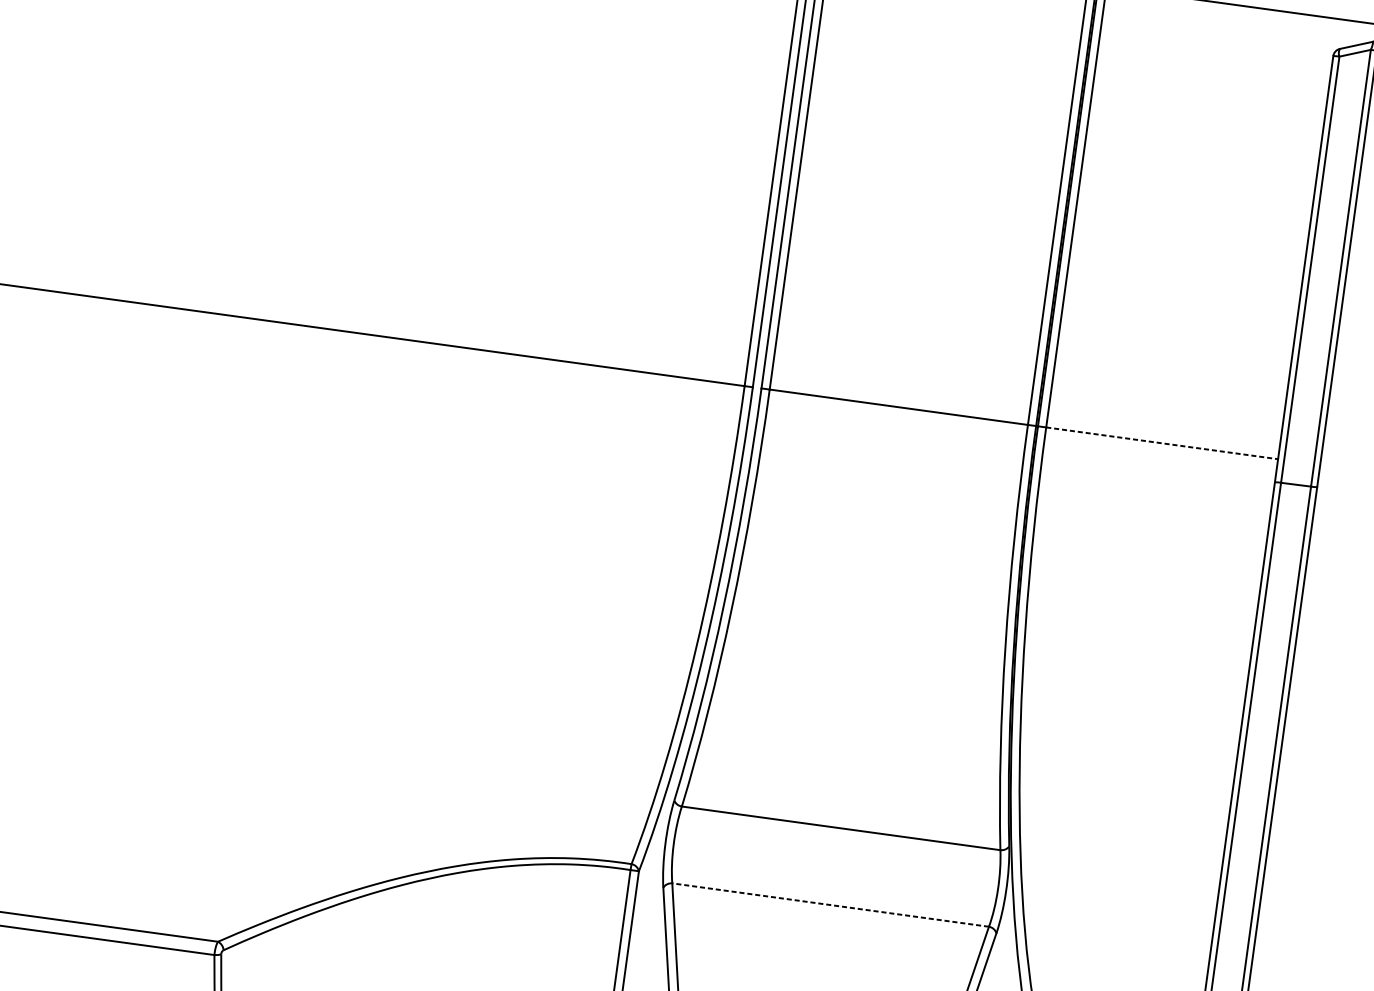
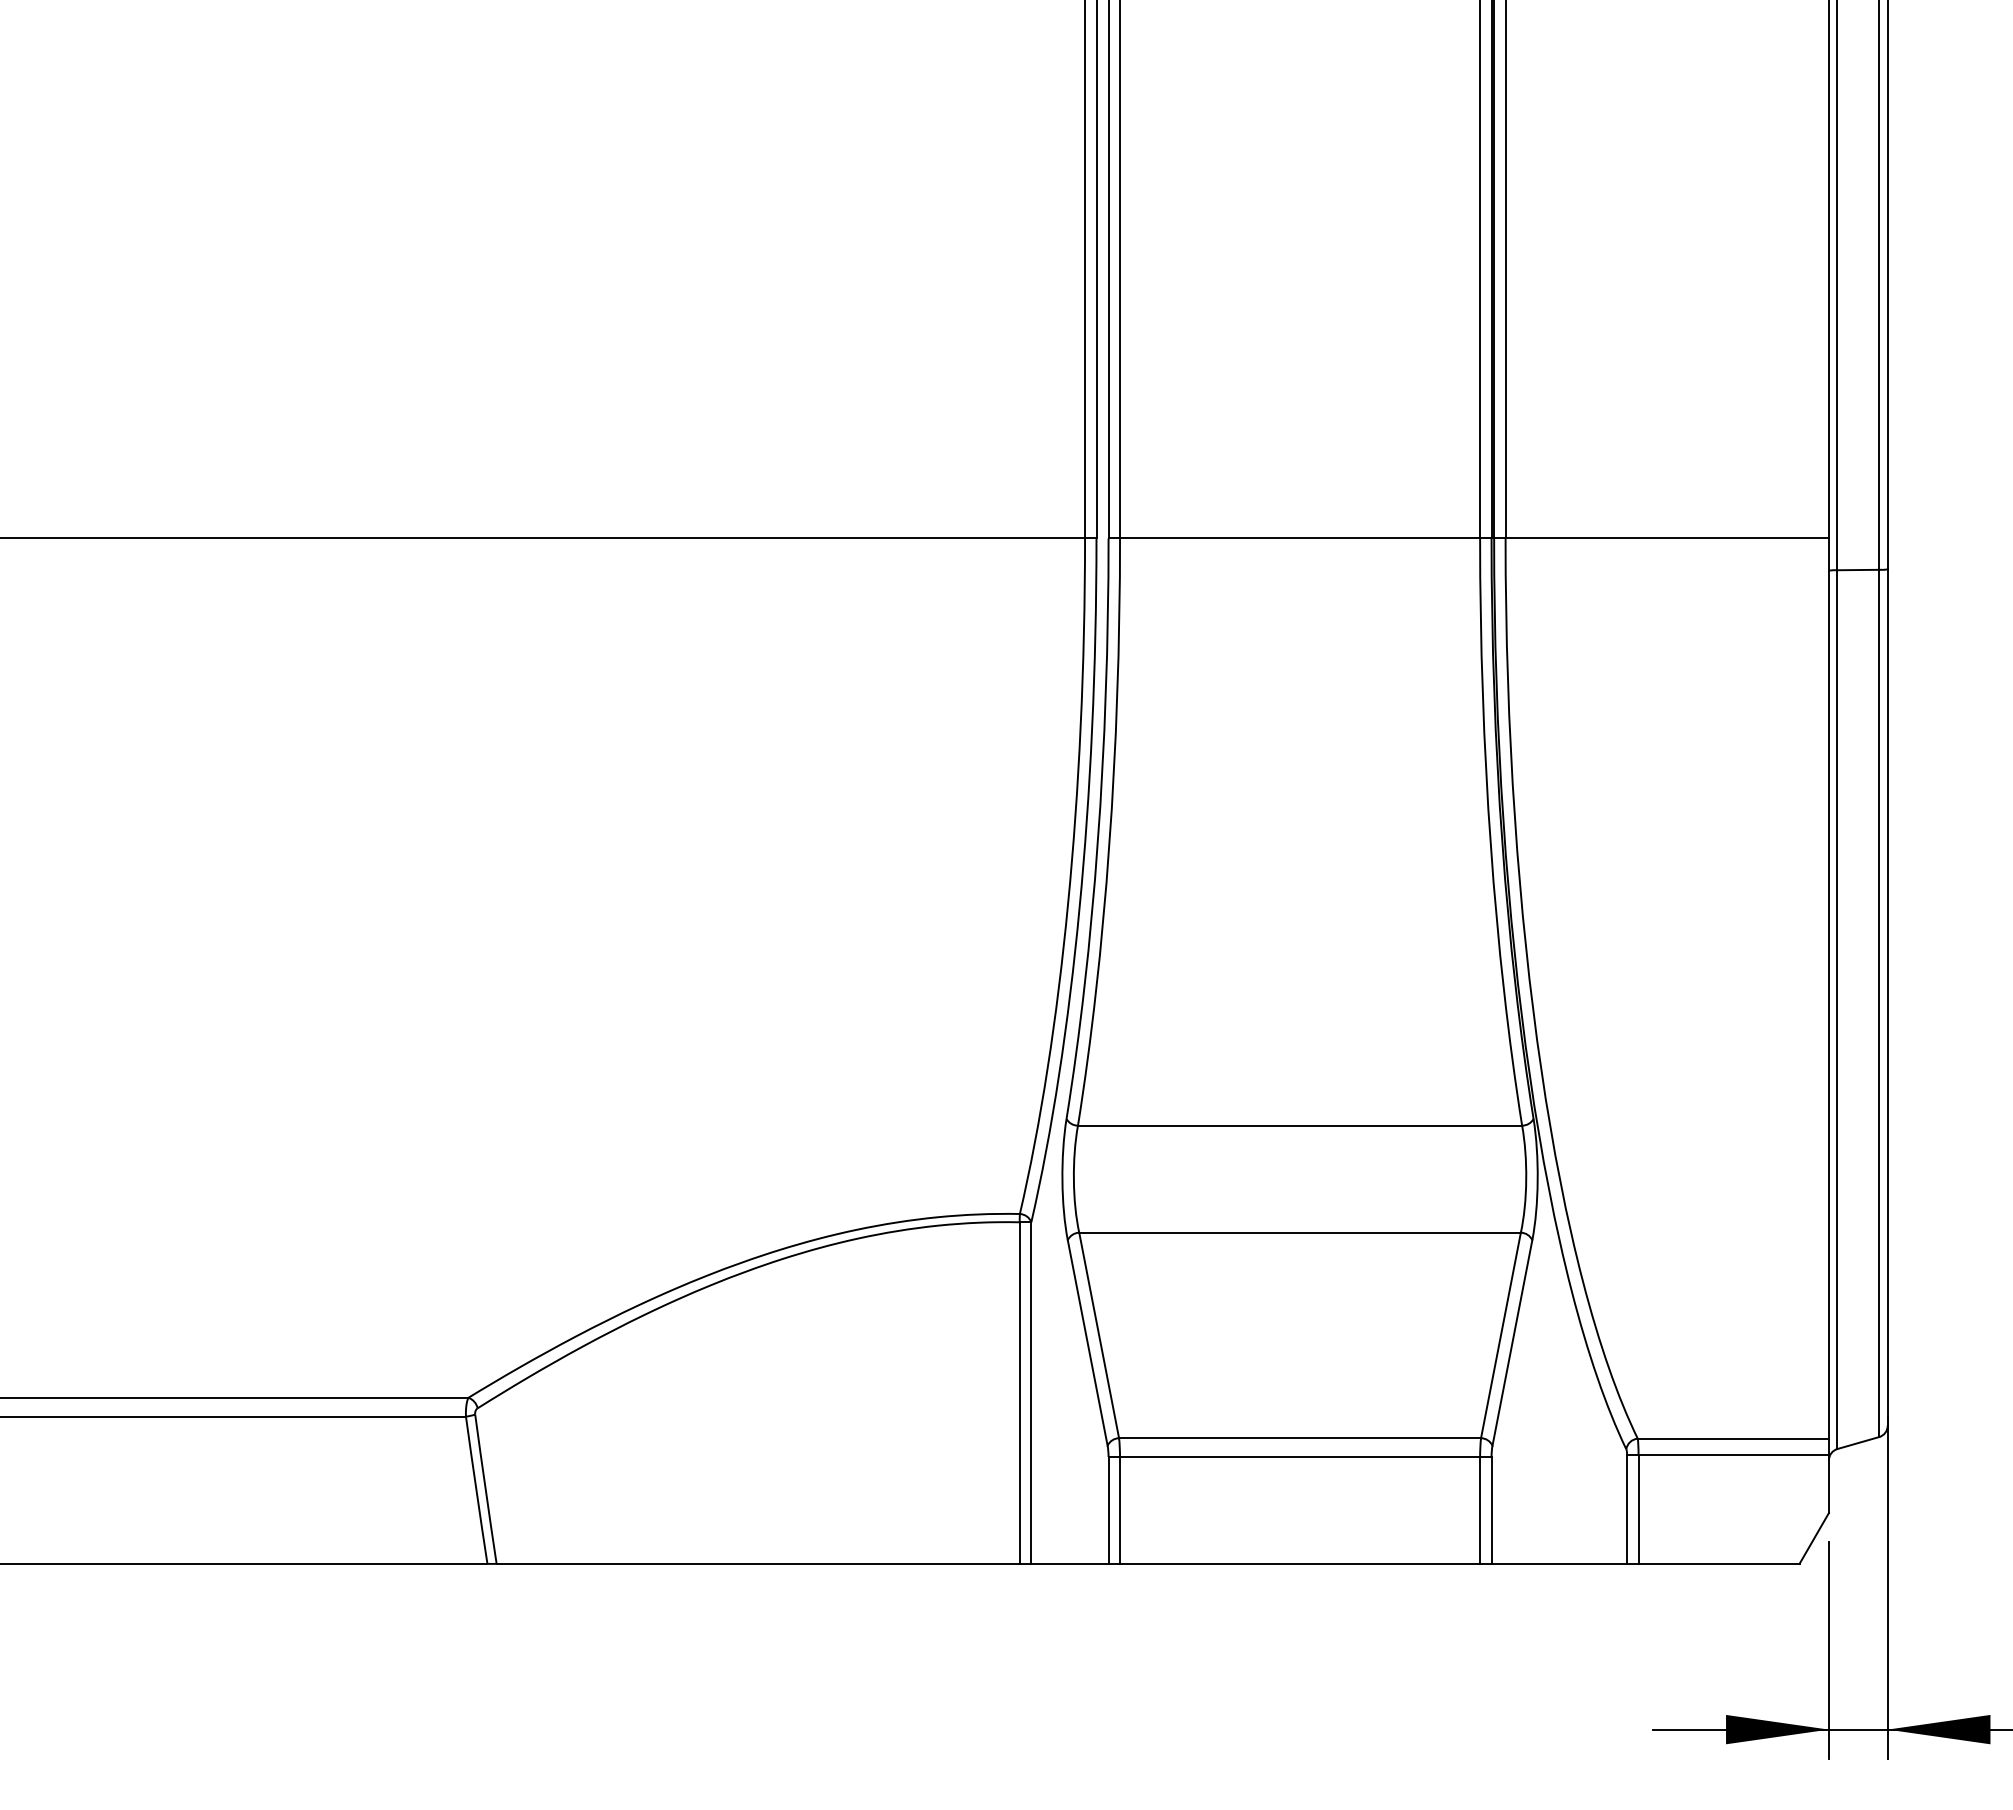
line: (1162, 443) -> (1667, 538), dashed -> solid
line: (830, 904) -> (1300, 1232), dashed -> solid

